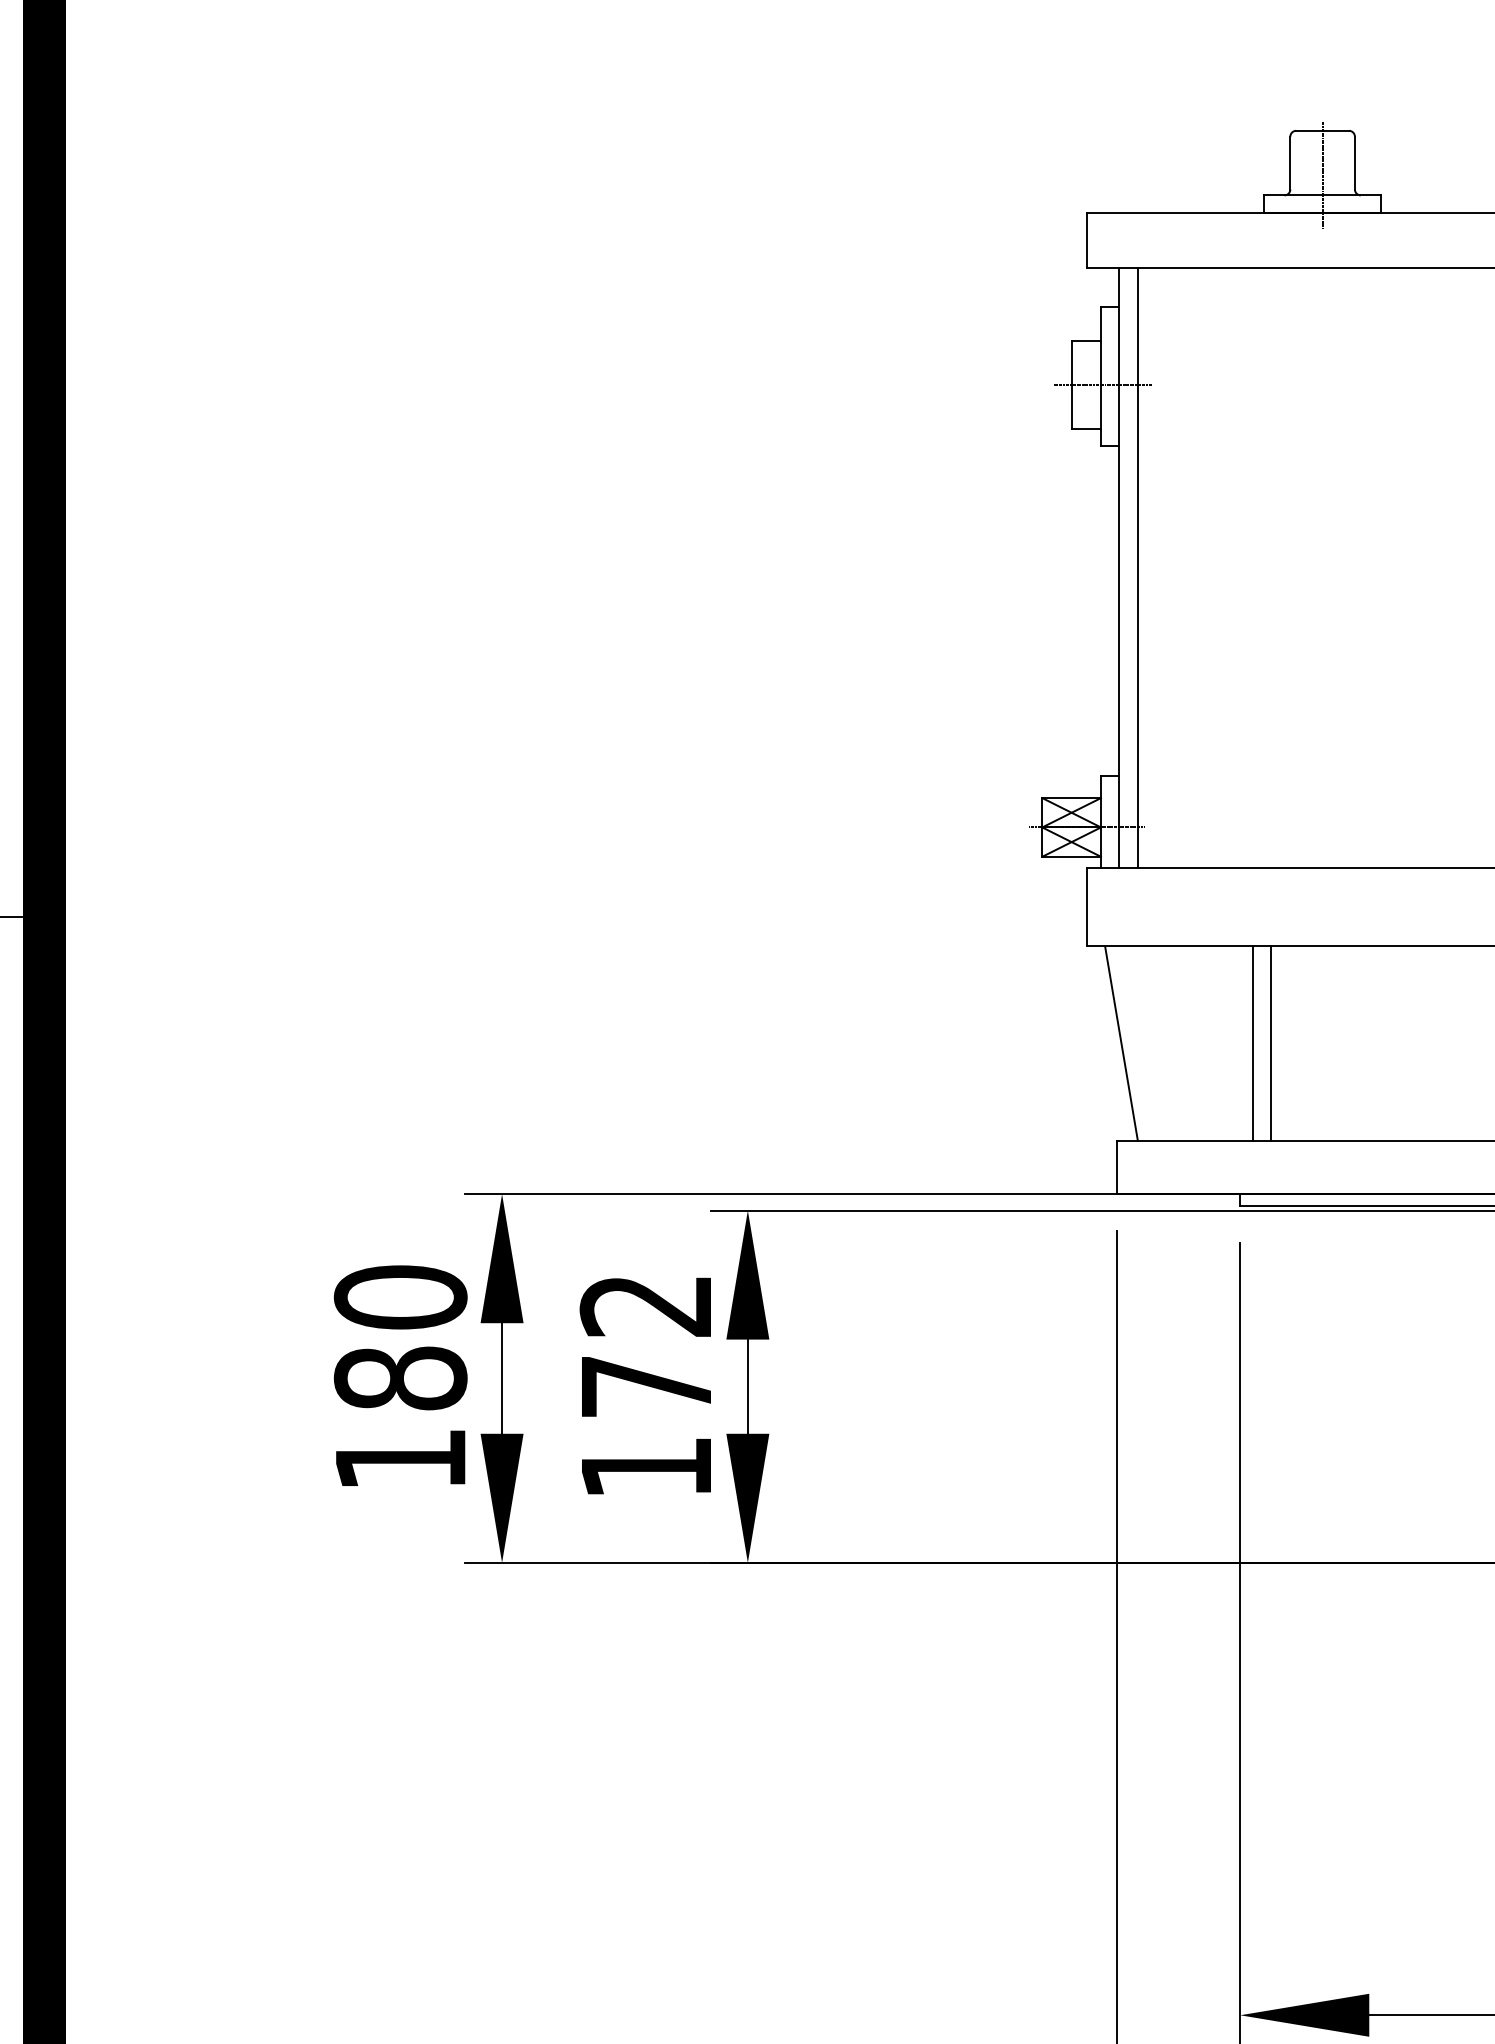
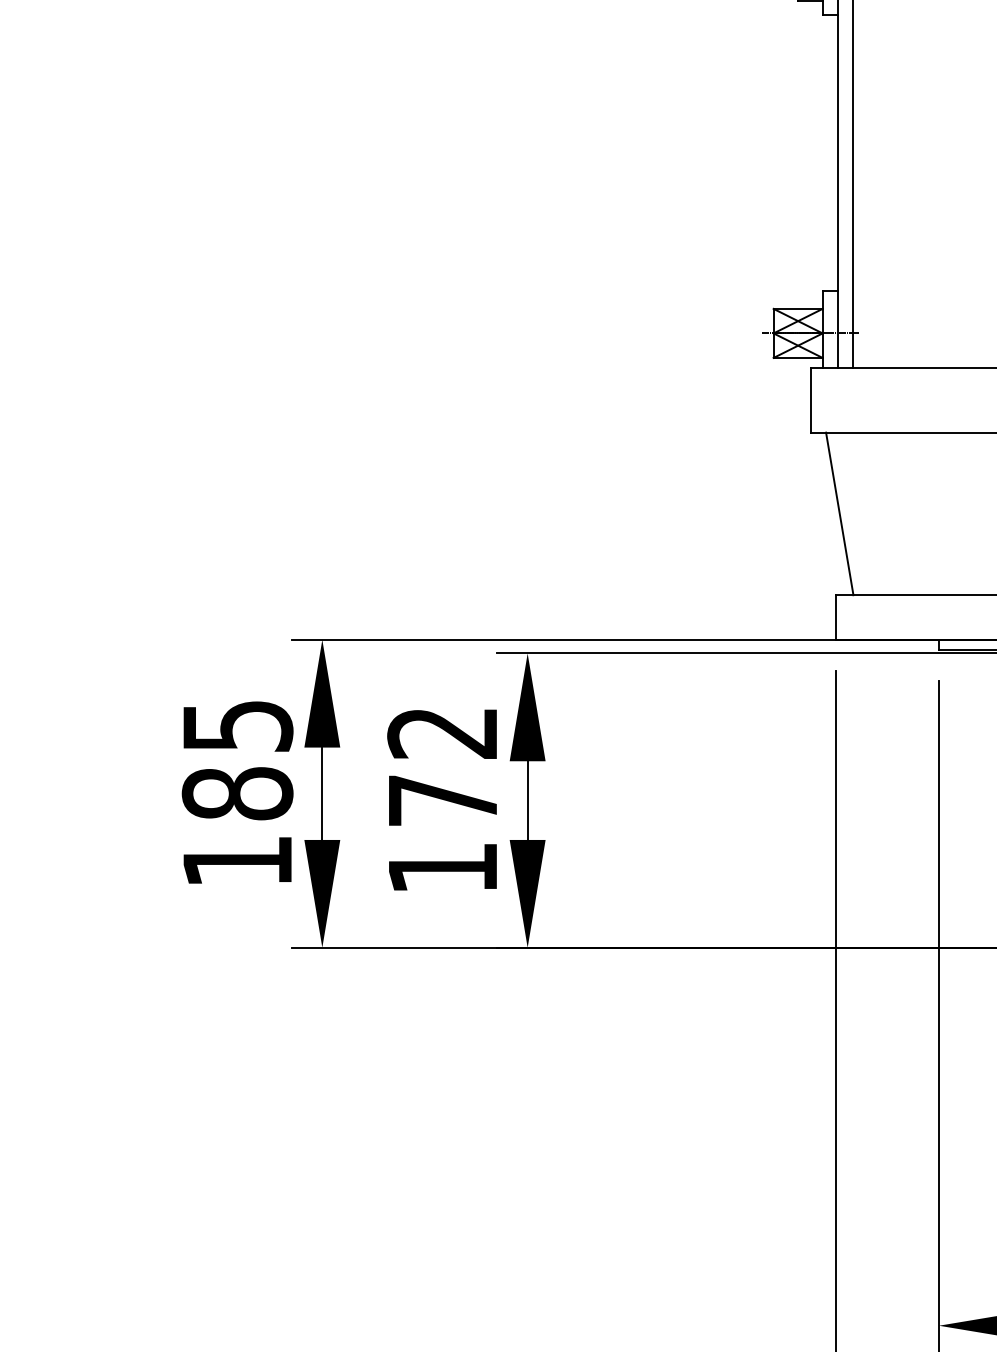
line: (1252, 1043) -> (949, 513), removed
line: (1271, 1043) -> (965, 513), removed
text: (400, 1297) -> (237, 726), 180 -> 185

